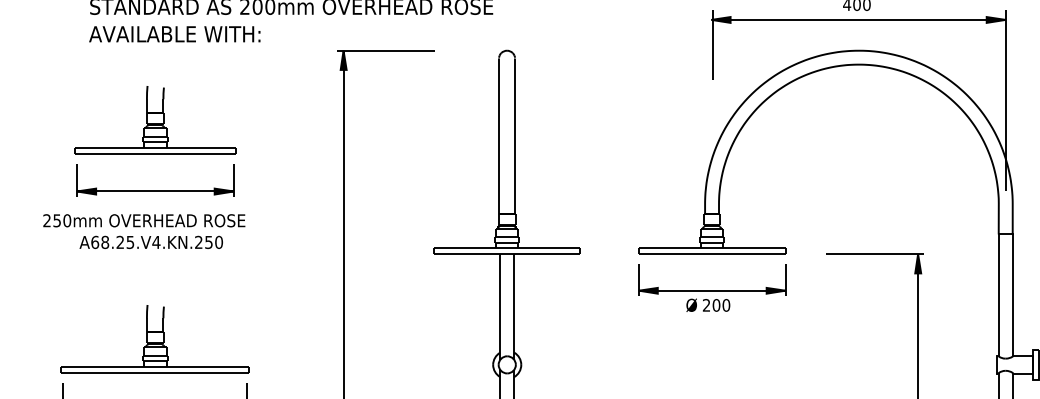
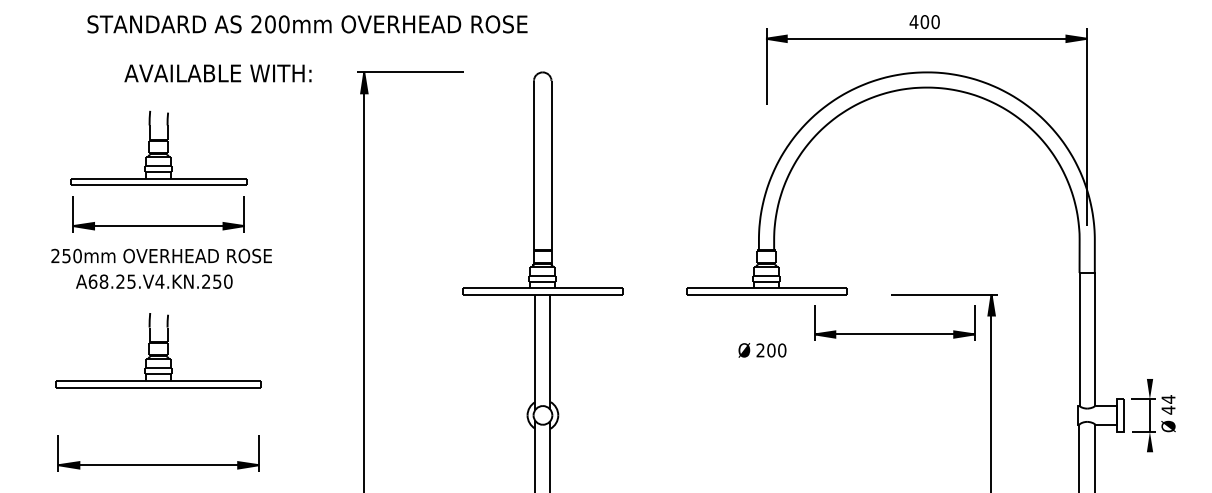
text: (174, 34) -> (217, 73), moved
text: (144, 220) -> (161, 255), moved
part: (712, 289) -> (894, 333), moved
part: (155, 339) -> (158, 350), moved

